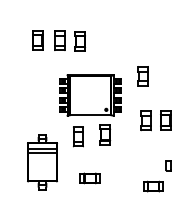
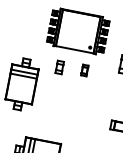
part: (105, 134) -> (85, 70), size x0.6
part: (78, 136) -> (59, 67), size x0.7
part: (89, 178) -> (62, 107), removed

